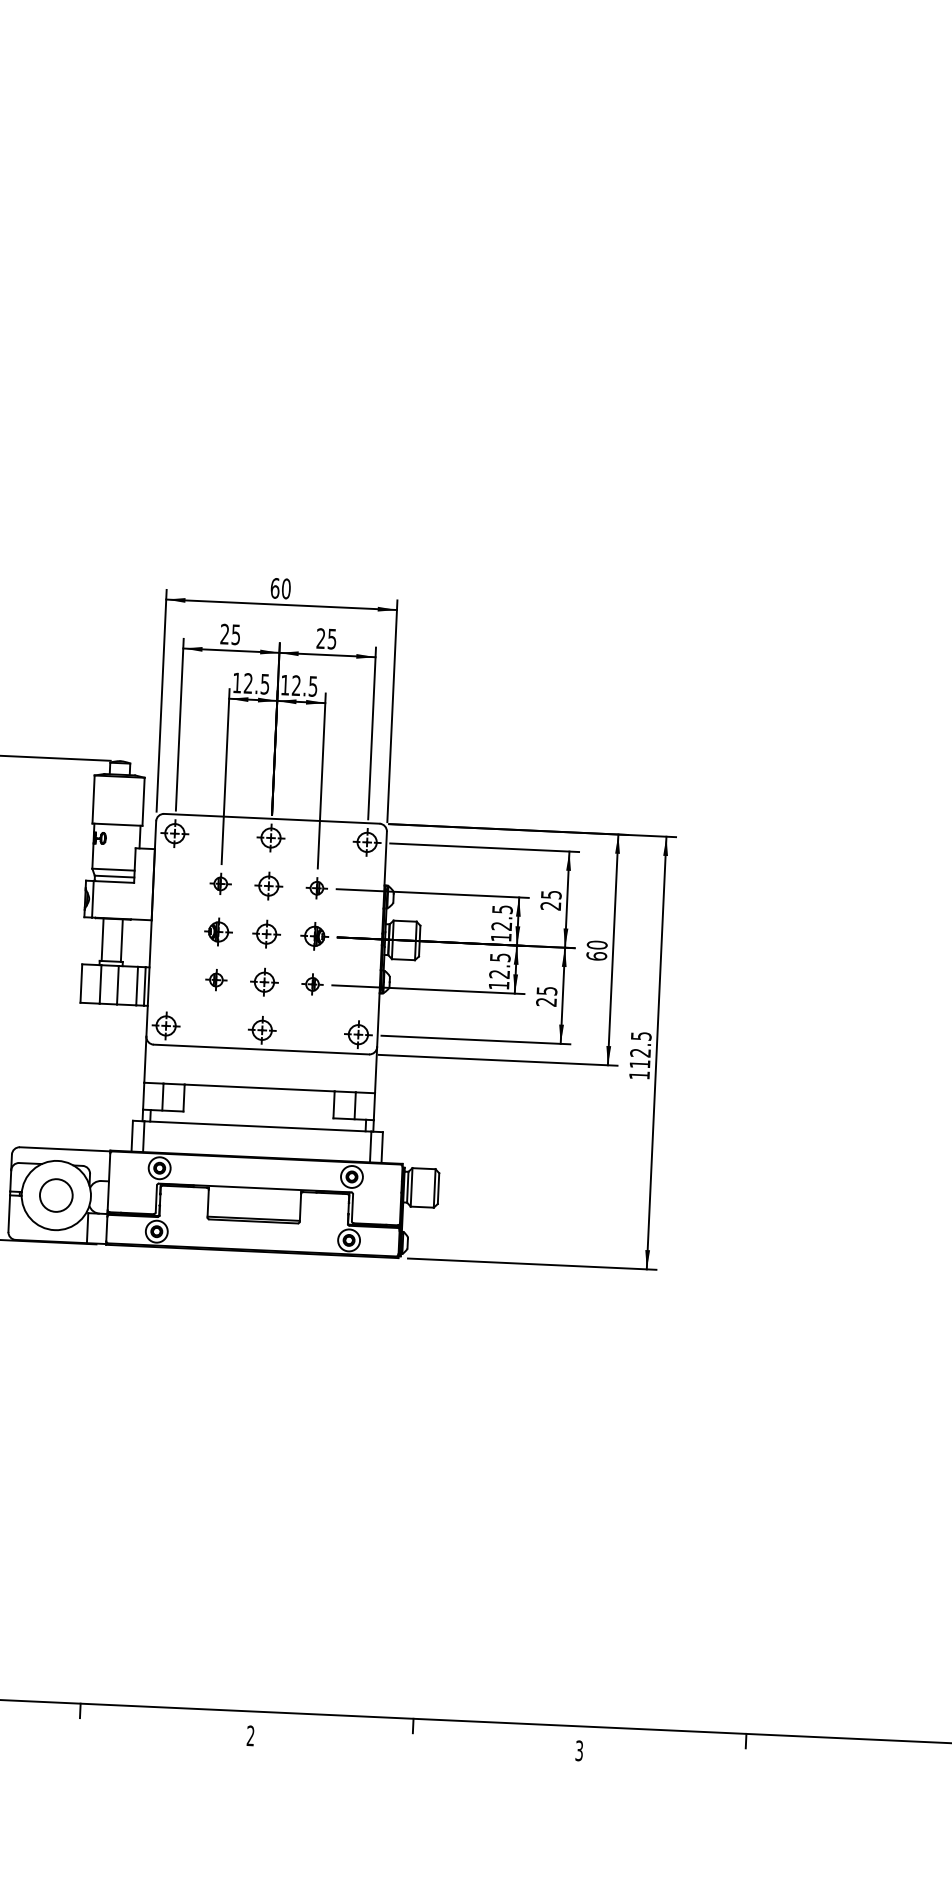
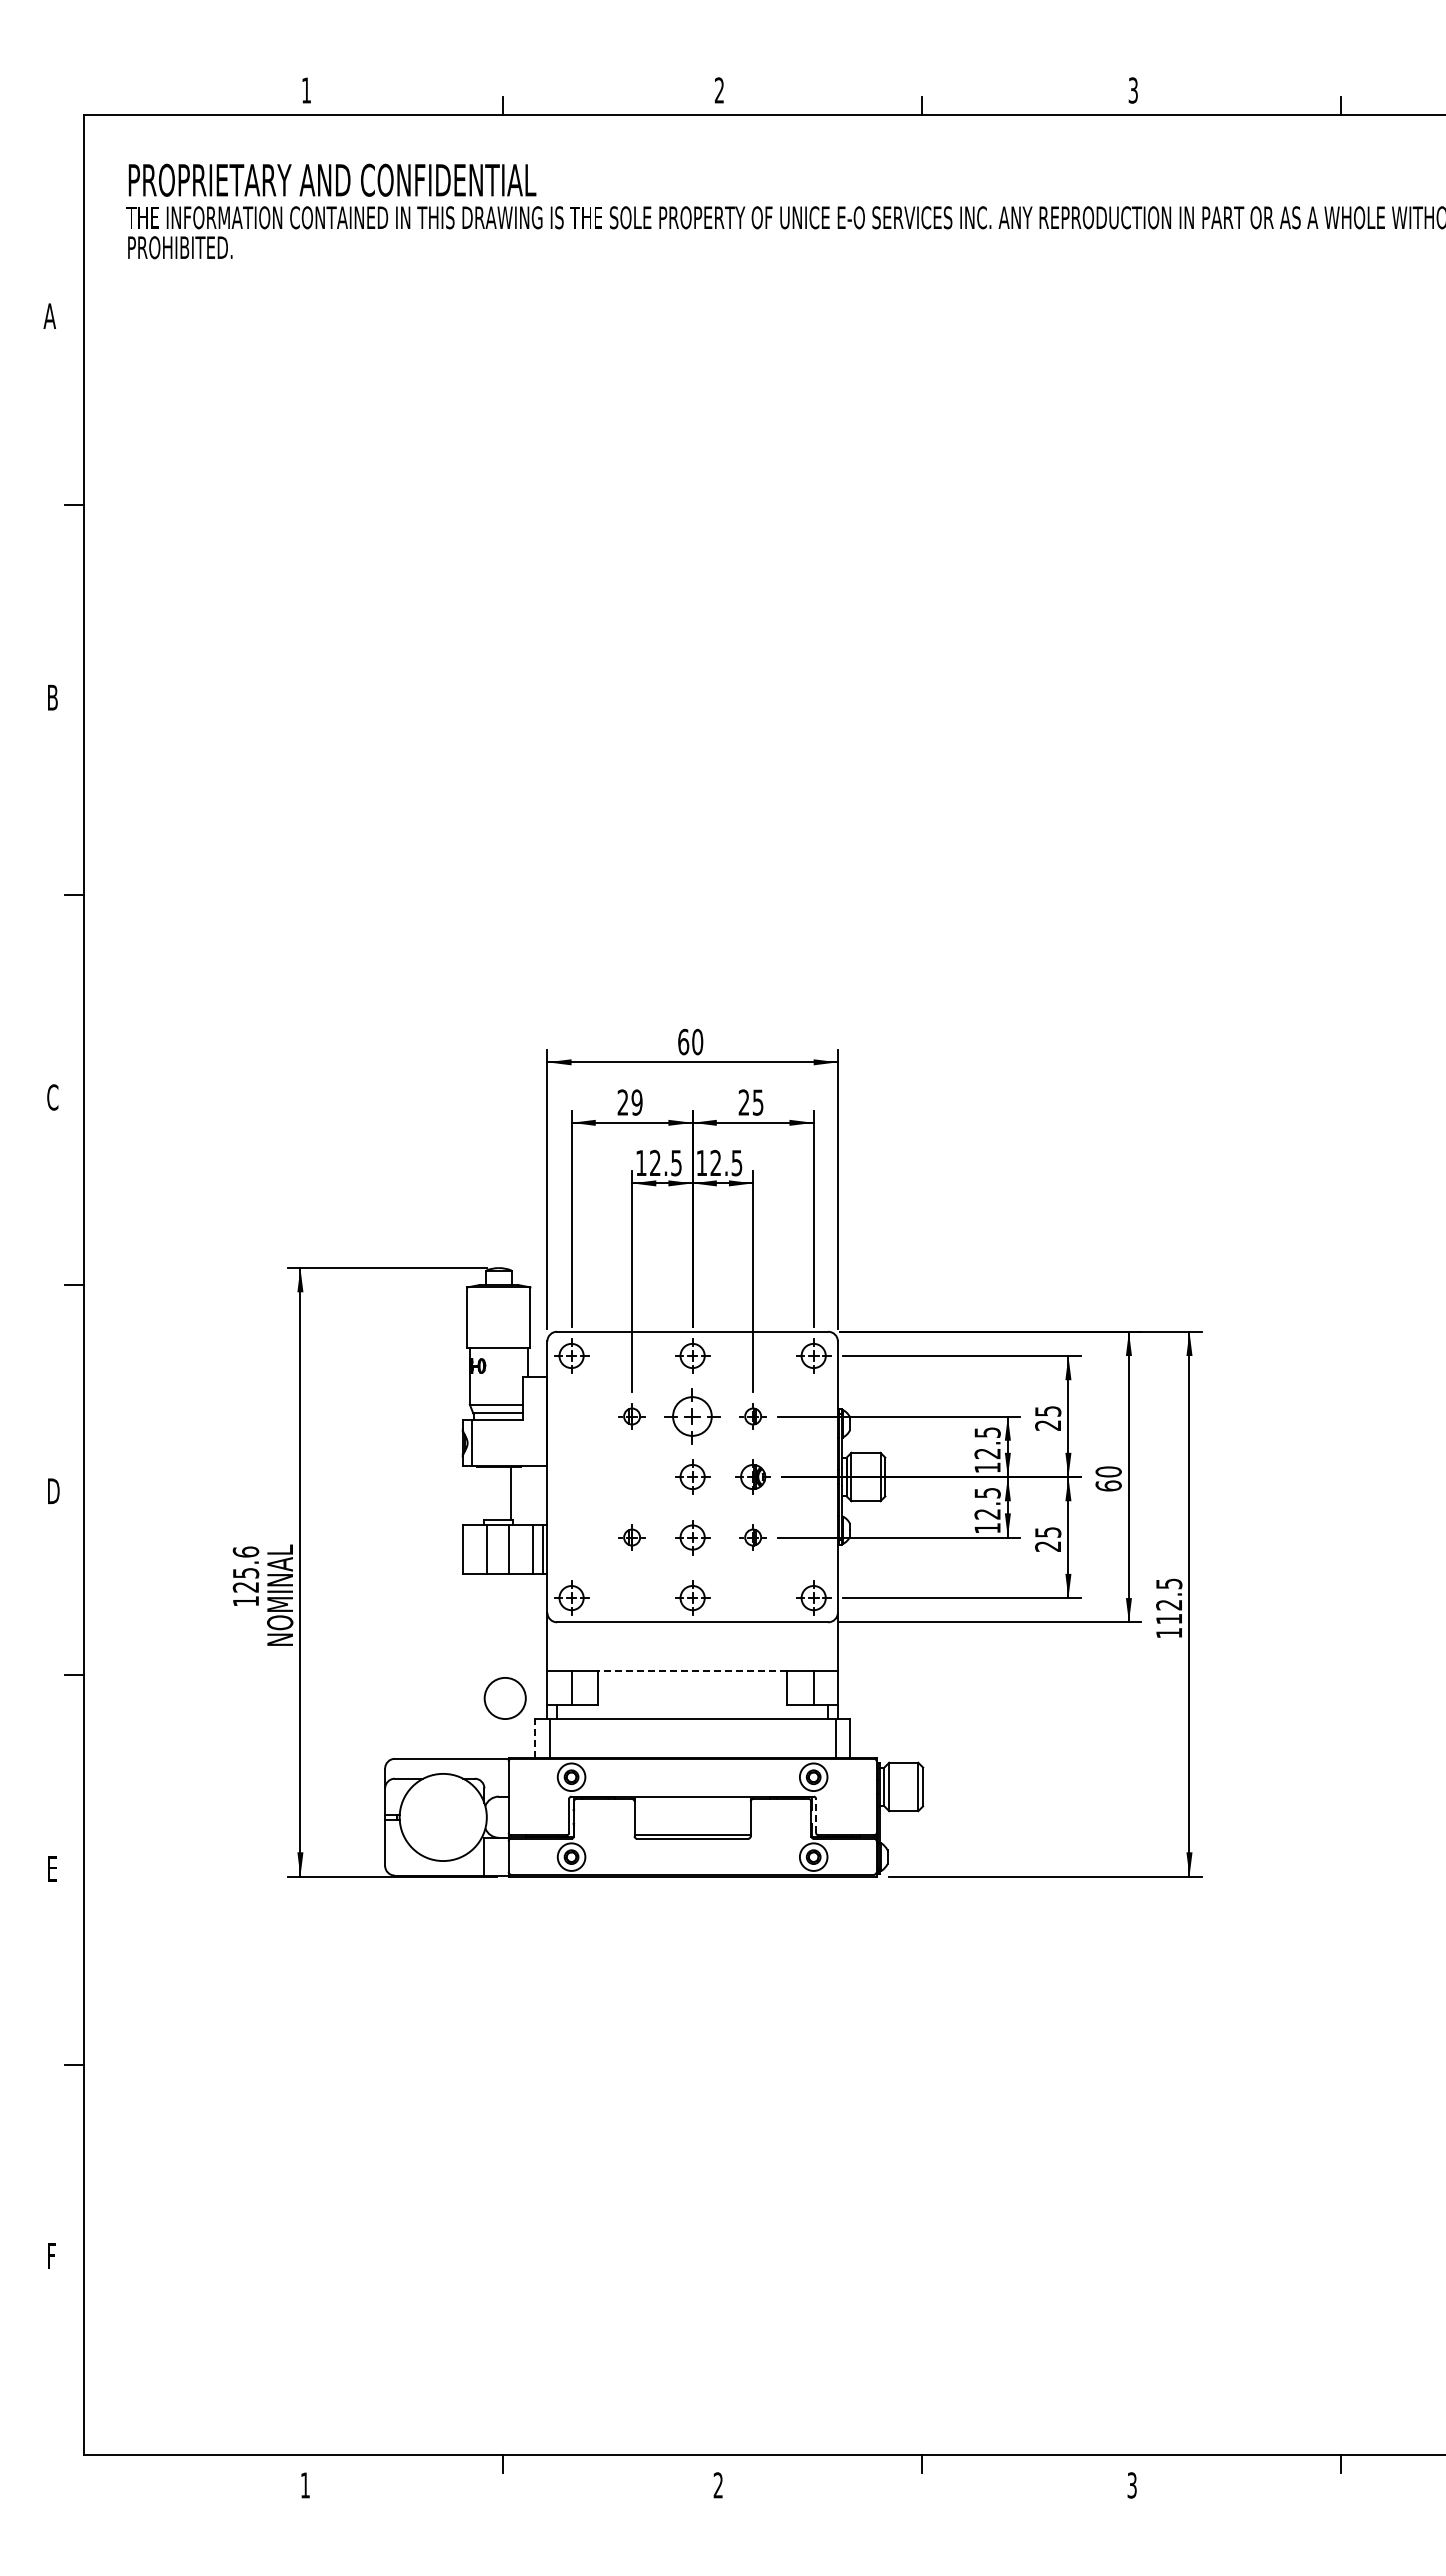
text: (235, 634) -> (636, 1102), 25 -> 29
part: (268, 886) -> (692, 1416), size x1.6
part: (218, 931) -> (631, 1476), removed
line: (102, 939) -> (486, 1493), removed
line: (259, 1087) -> (692, 1670), solid -> dashed
line: (132, 1136) -> (535, 1738), solid -> dashed
circle: (55, 1195) -> (504, 1698), moved
line: (352, 1208) -> (816, 1816), solid -> dashed

